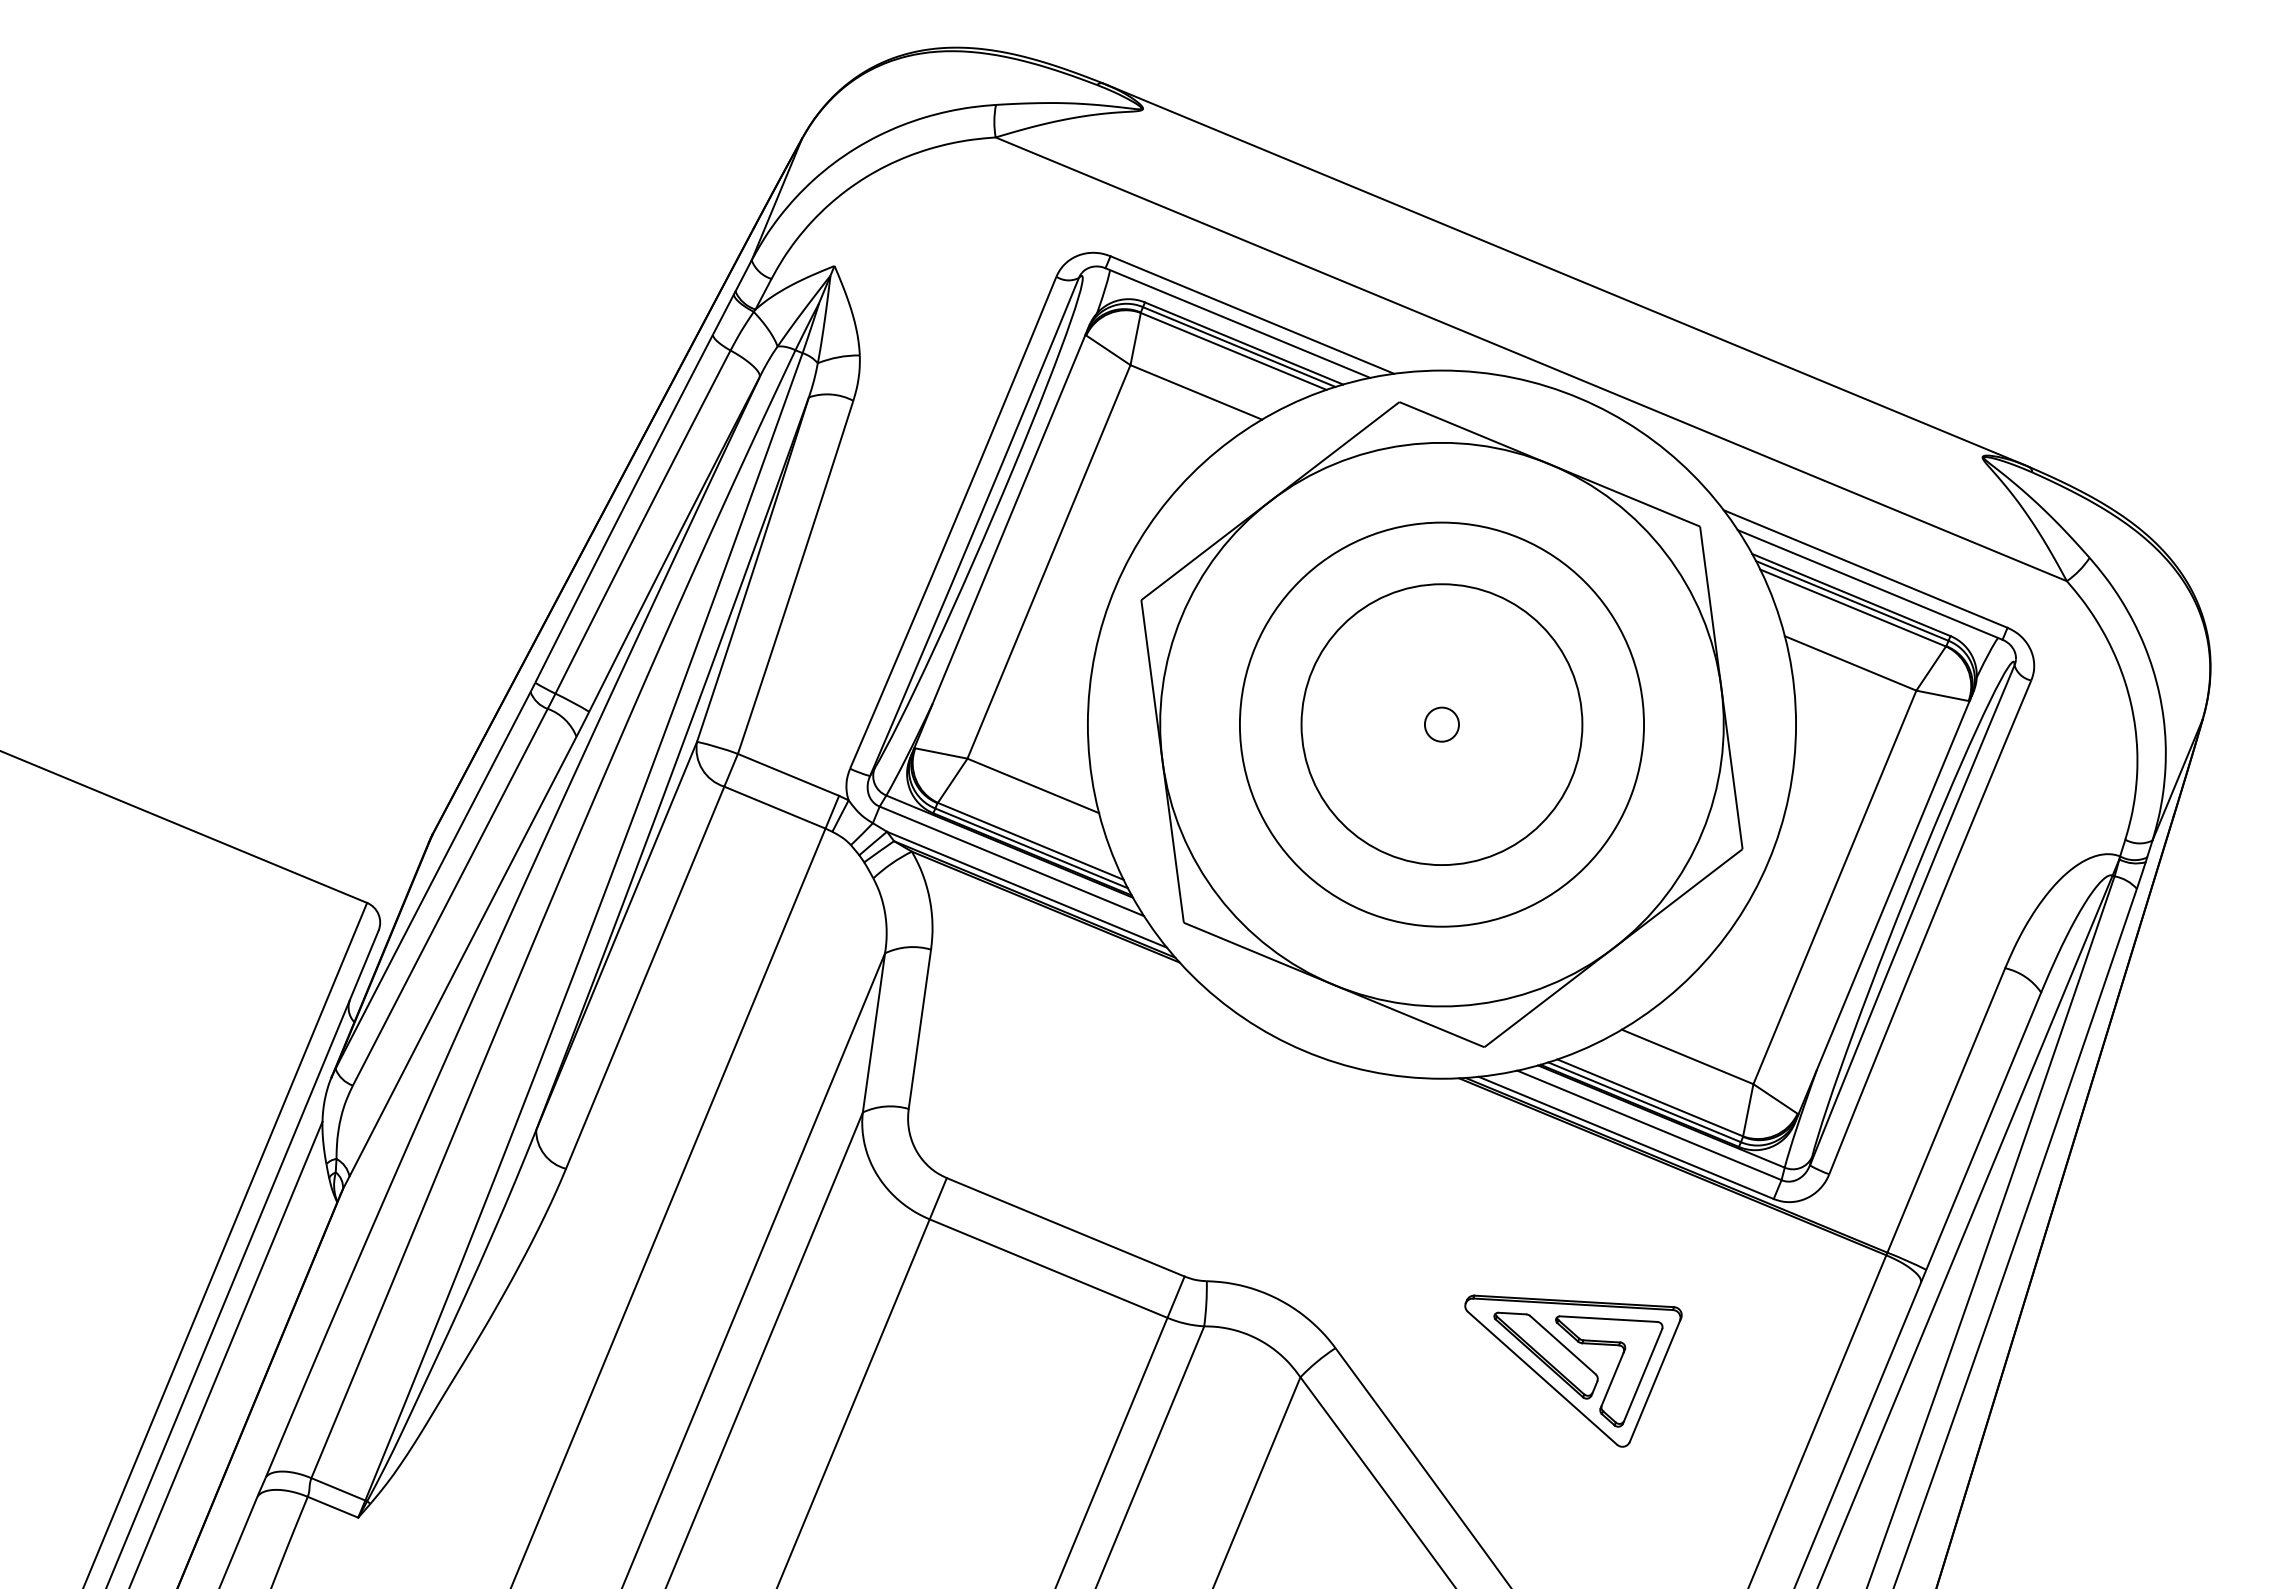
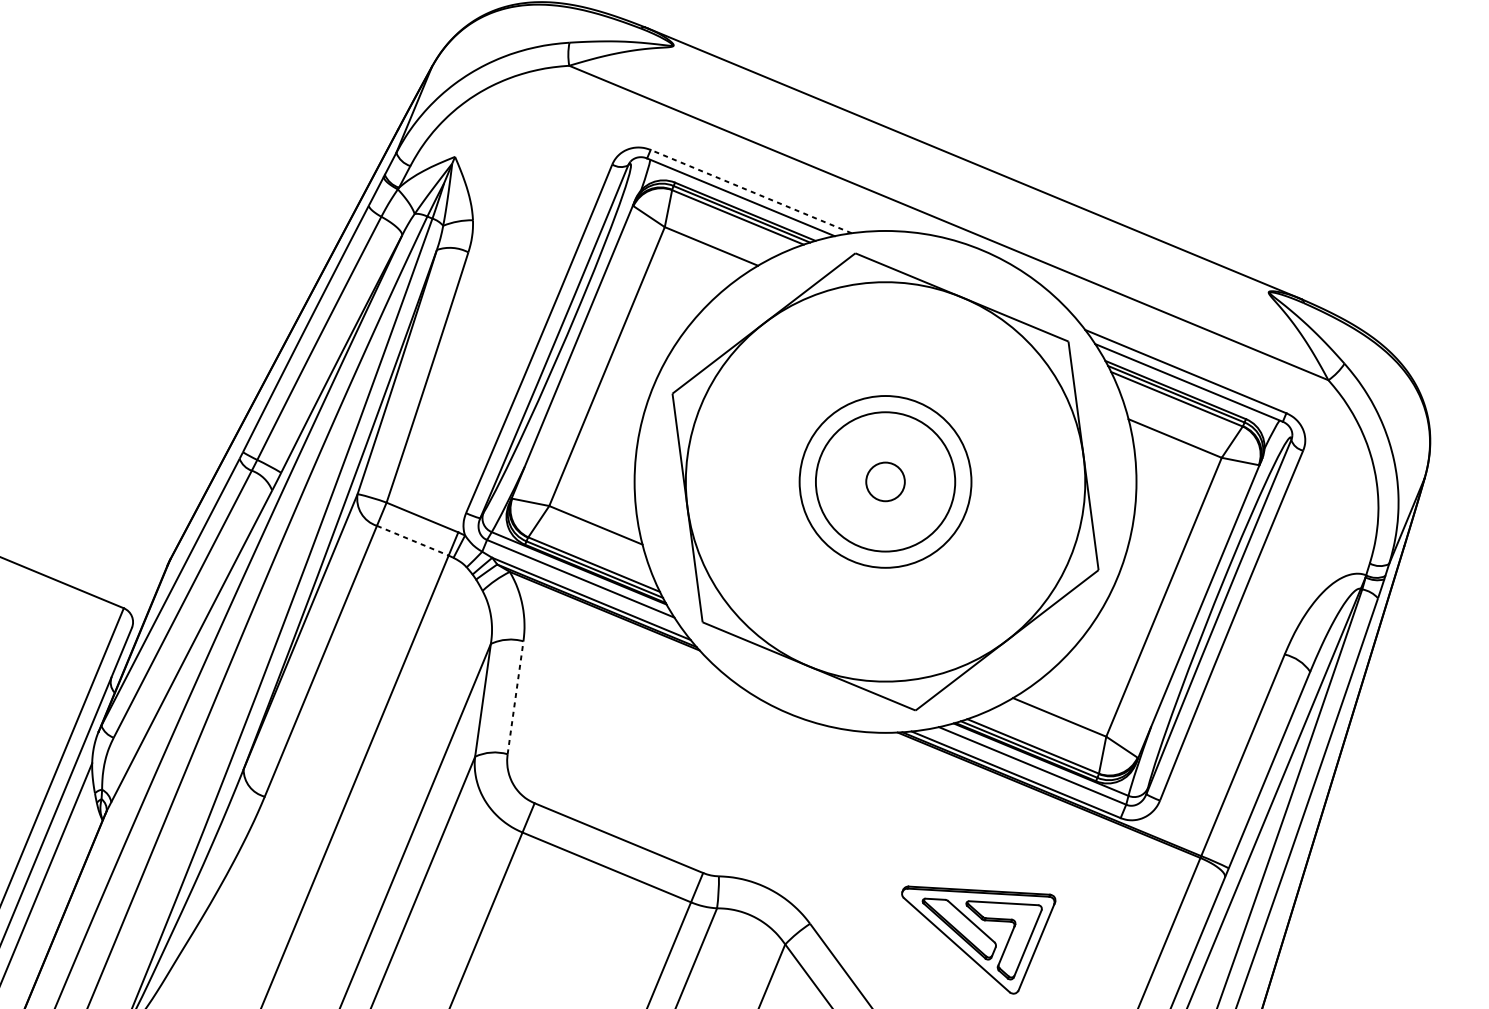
line: (1252, 315) -> (751, 191), solid -> dashed
circle: (1441, 724) -> (885, 481), size x0.6
circle: (1441, 724) -> (885, 481), size x0.7
circle: (1441, 724) -> (885, 481), size x1.6
line: (774, 807) -> (412, 540), solid -> dashed
line: (919, 1028) -> (515, 697), solid -> dashed

